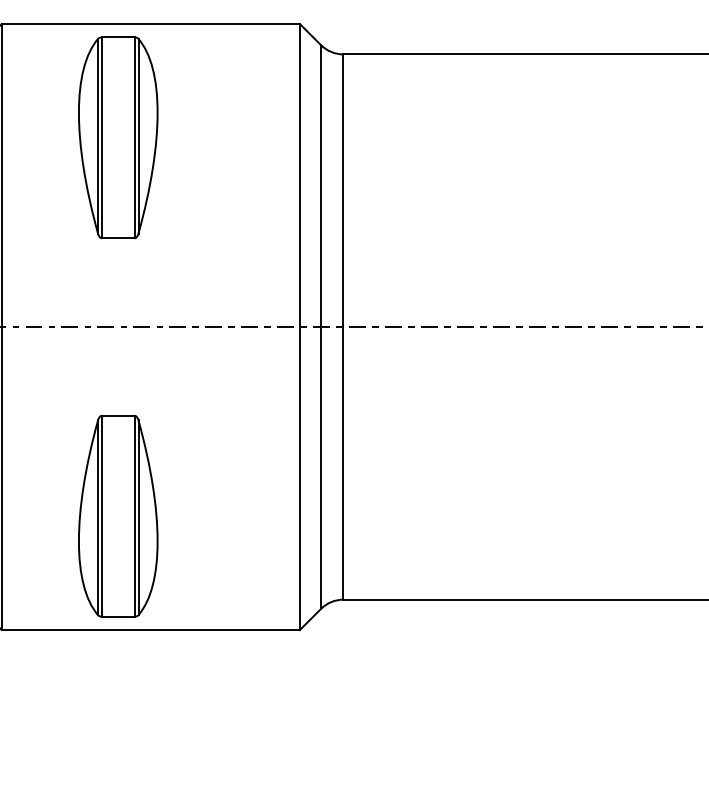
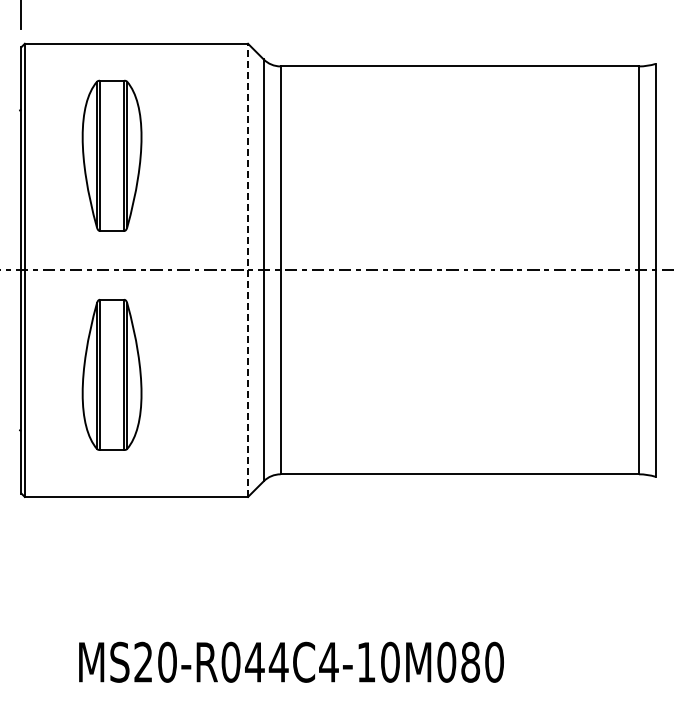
part: (117, 137) -> (111, 155), moved
line: (300, 327) -> (248, 270), solid -> dashed
part: (117, 515) -> (111, 374), moved

